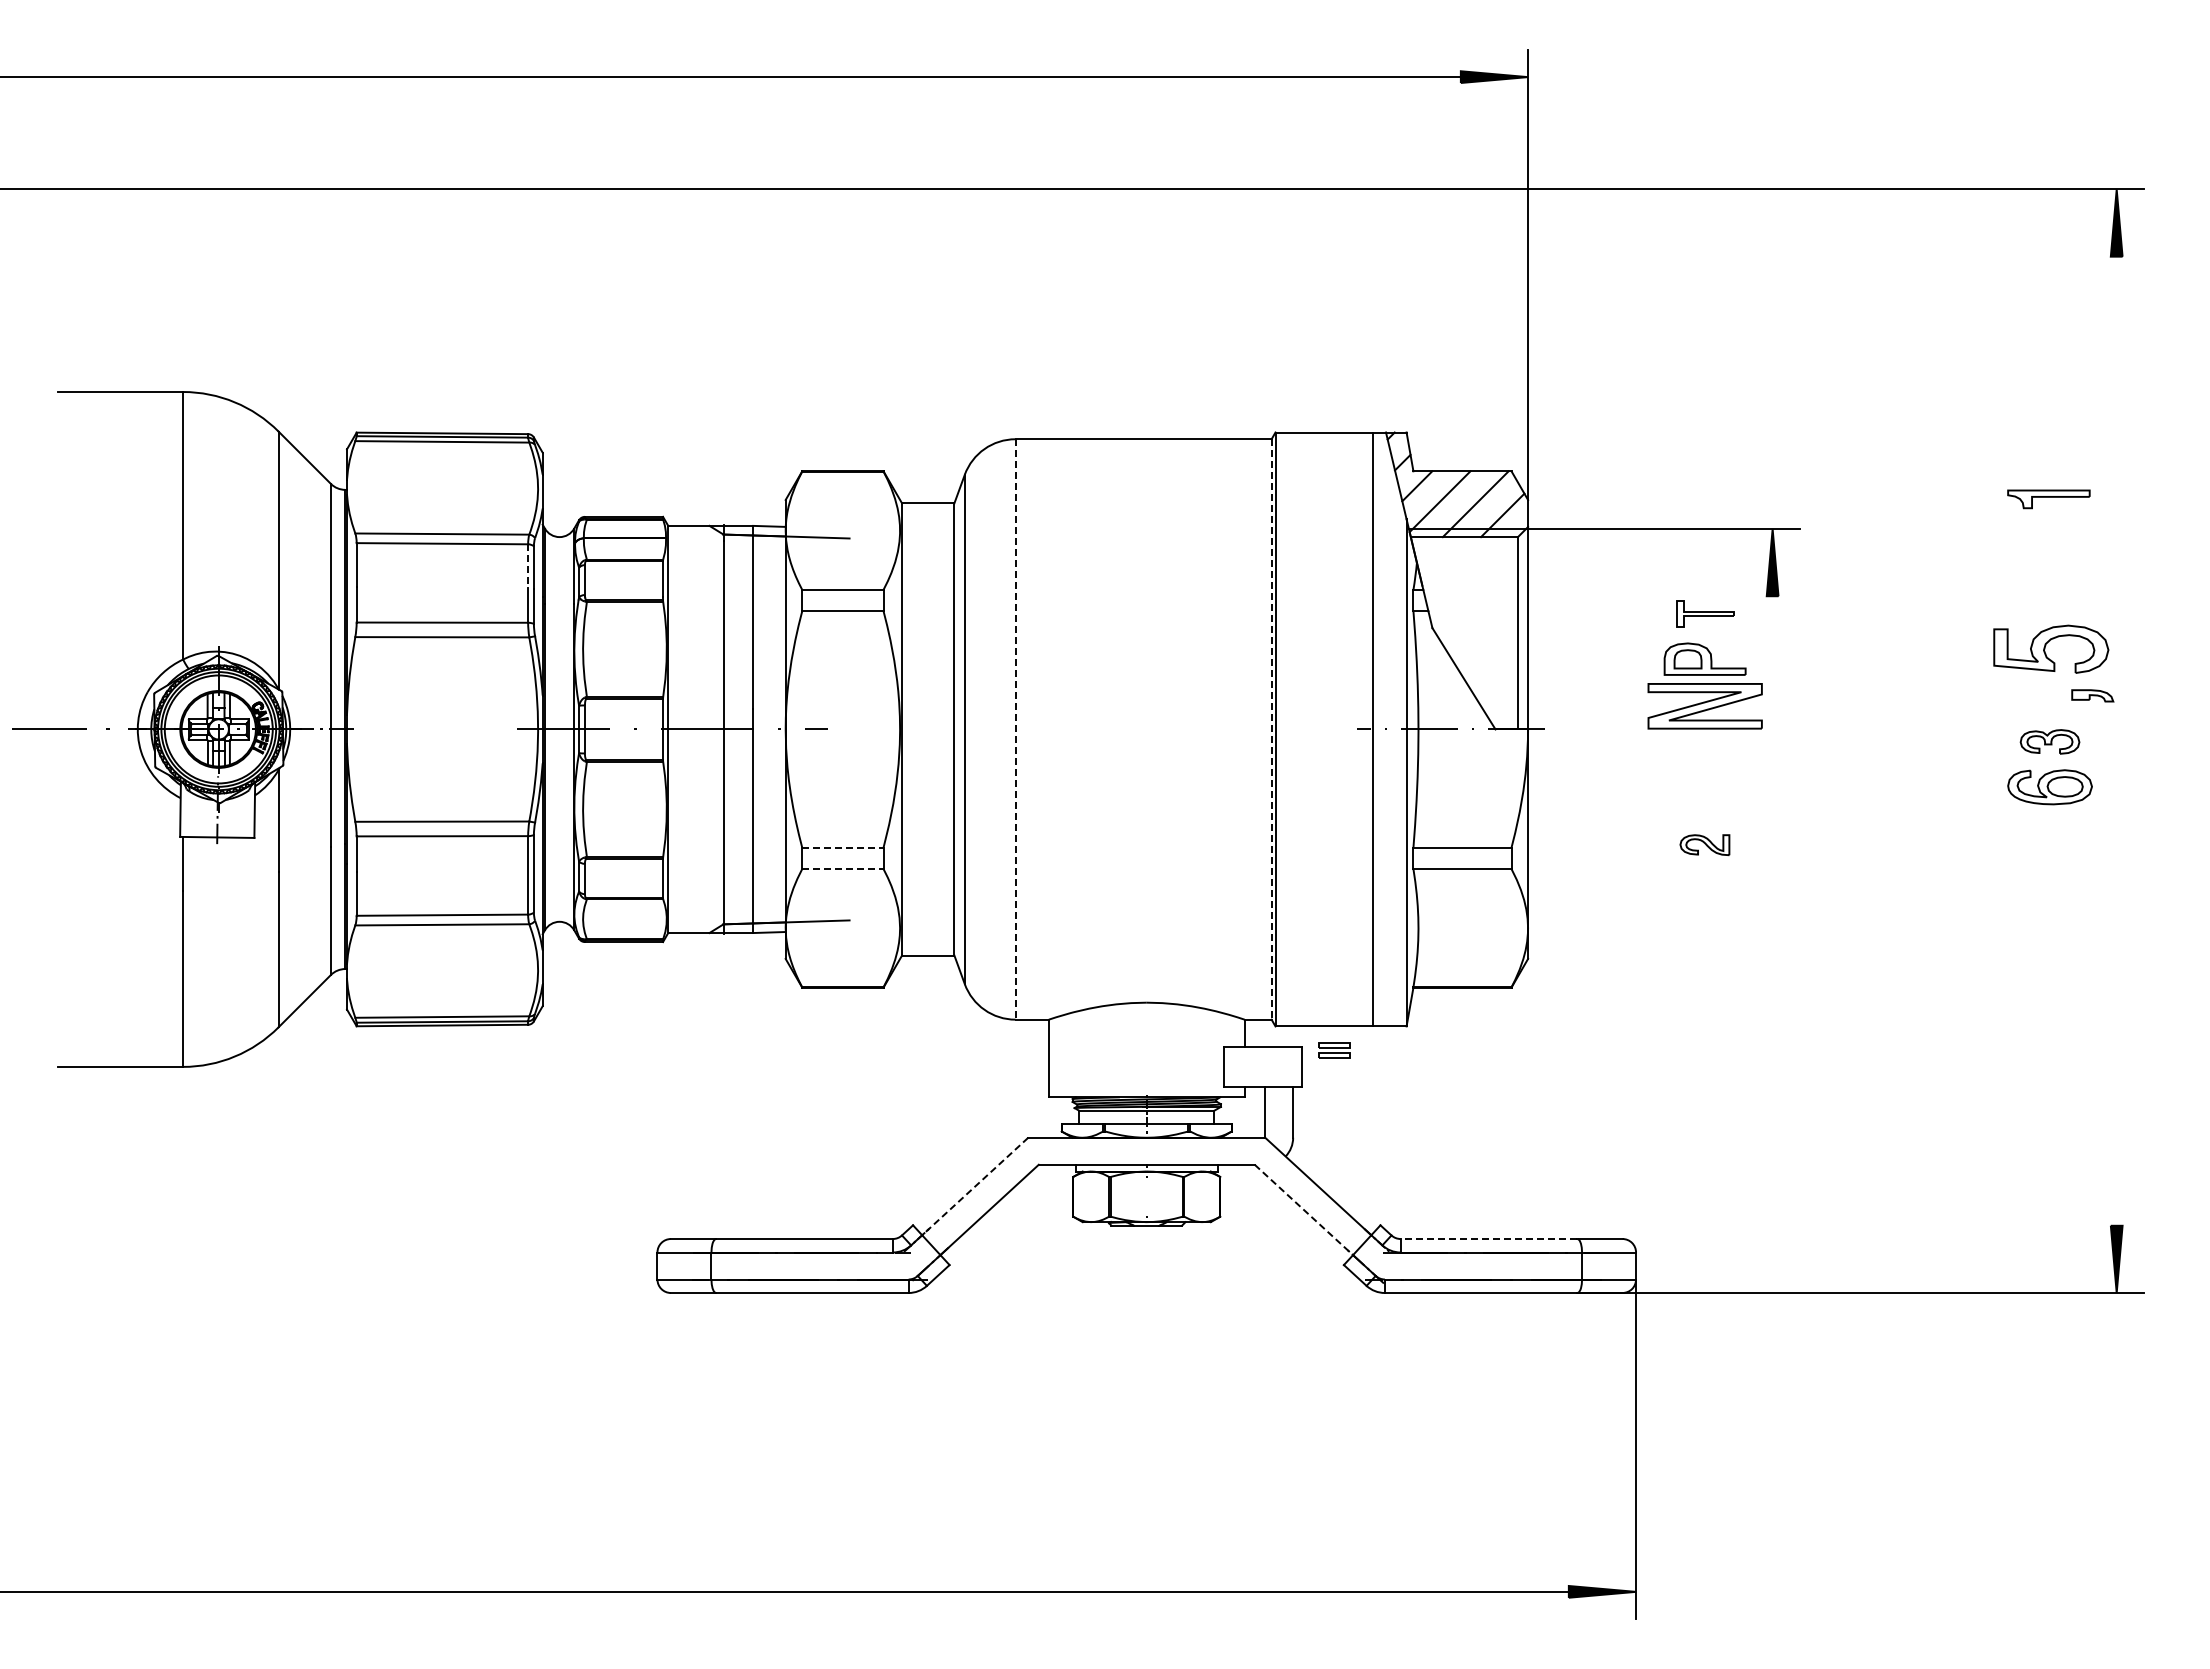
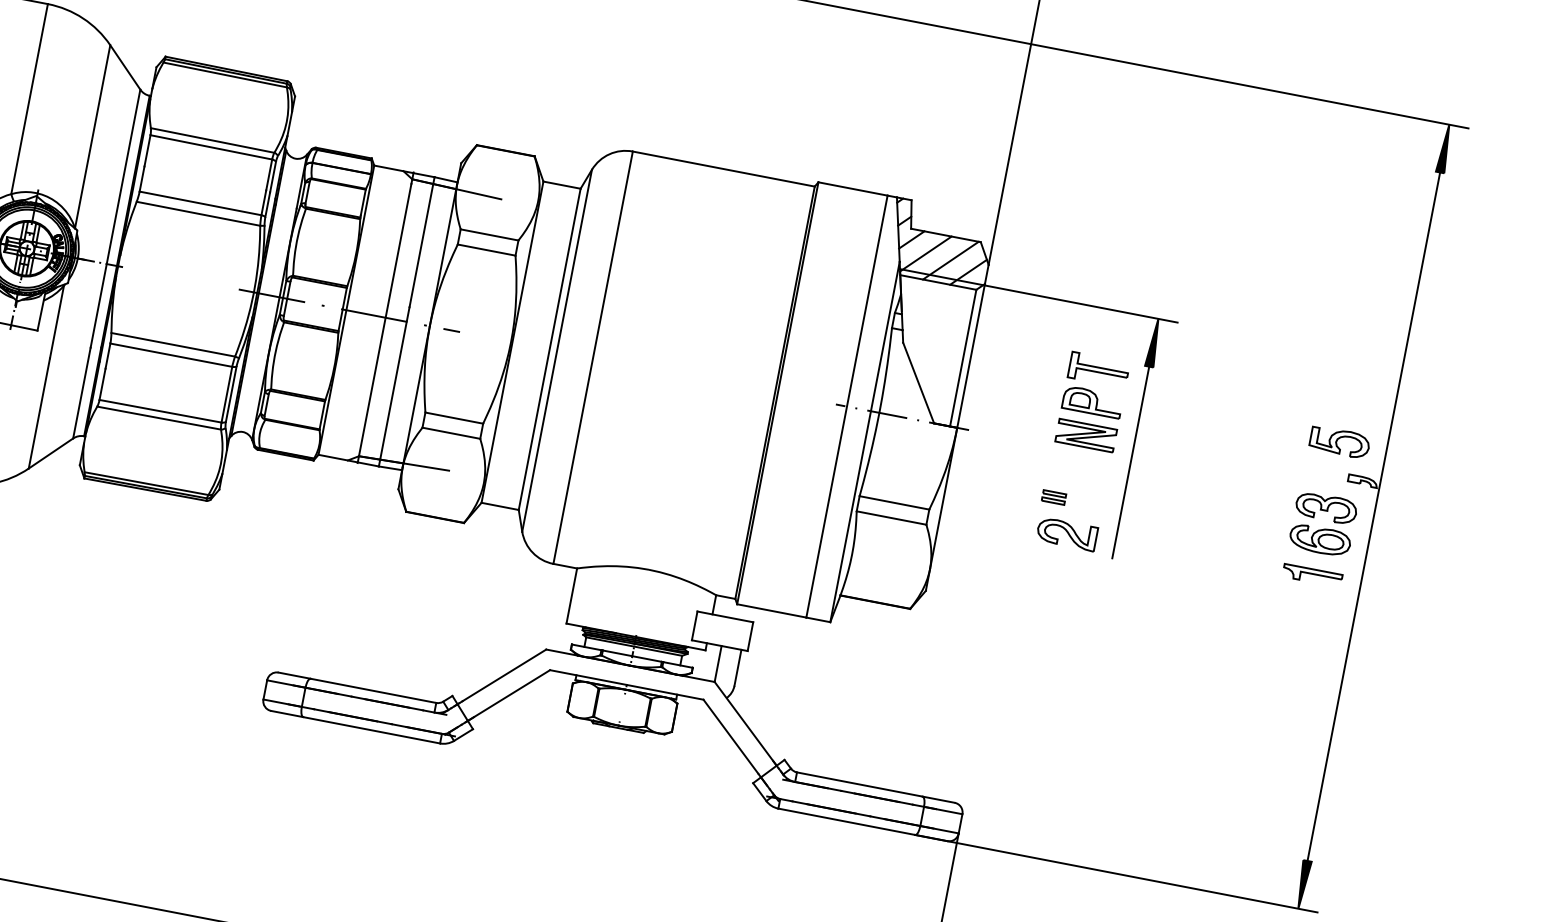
part: (2048, 499) -> (1312, 575), moved
line: (528, 566) -> (269, 175), dashed -> solid
part: (1705, 613) -> (1099, 369), size x1.43
part: (2050, 648) -> (1339, 441), size x0.71
part: (1704, 706) -> (1085, 435), size x0.71
line: (1015, 729) -> (593, 357), dashed -> solid
line: (1271, 729) -> (774, 392), dashed -> solid
line: (1772, 731) -> (1130, 462), added
line: (2116, 740) -> (1373, 516), added
part: (2049, 741) -> (1326, 507), size x1.43
part: (1704, 844) -> (1066, 533), size x1.67
line: (842, 847) -> (454, 417), dashed -> solid
line: (842, 869) -> (451, 433), dashed -> solid
part: (1334, 1050) -> (1053, 497), moved
line: (974, 1186) -> (501, 676), dashed -> solid
line: (1303, 1209) -> (732, 738), dashed -> solid
line: (1488, 1239) -> (859, 784), dashed -> solid

